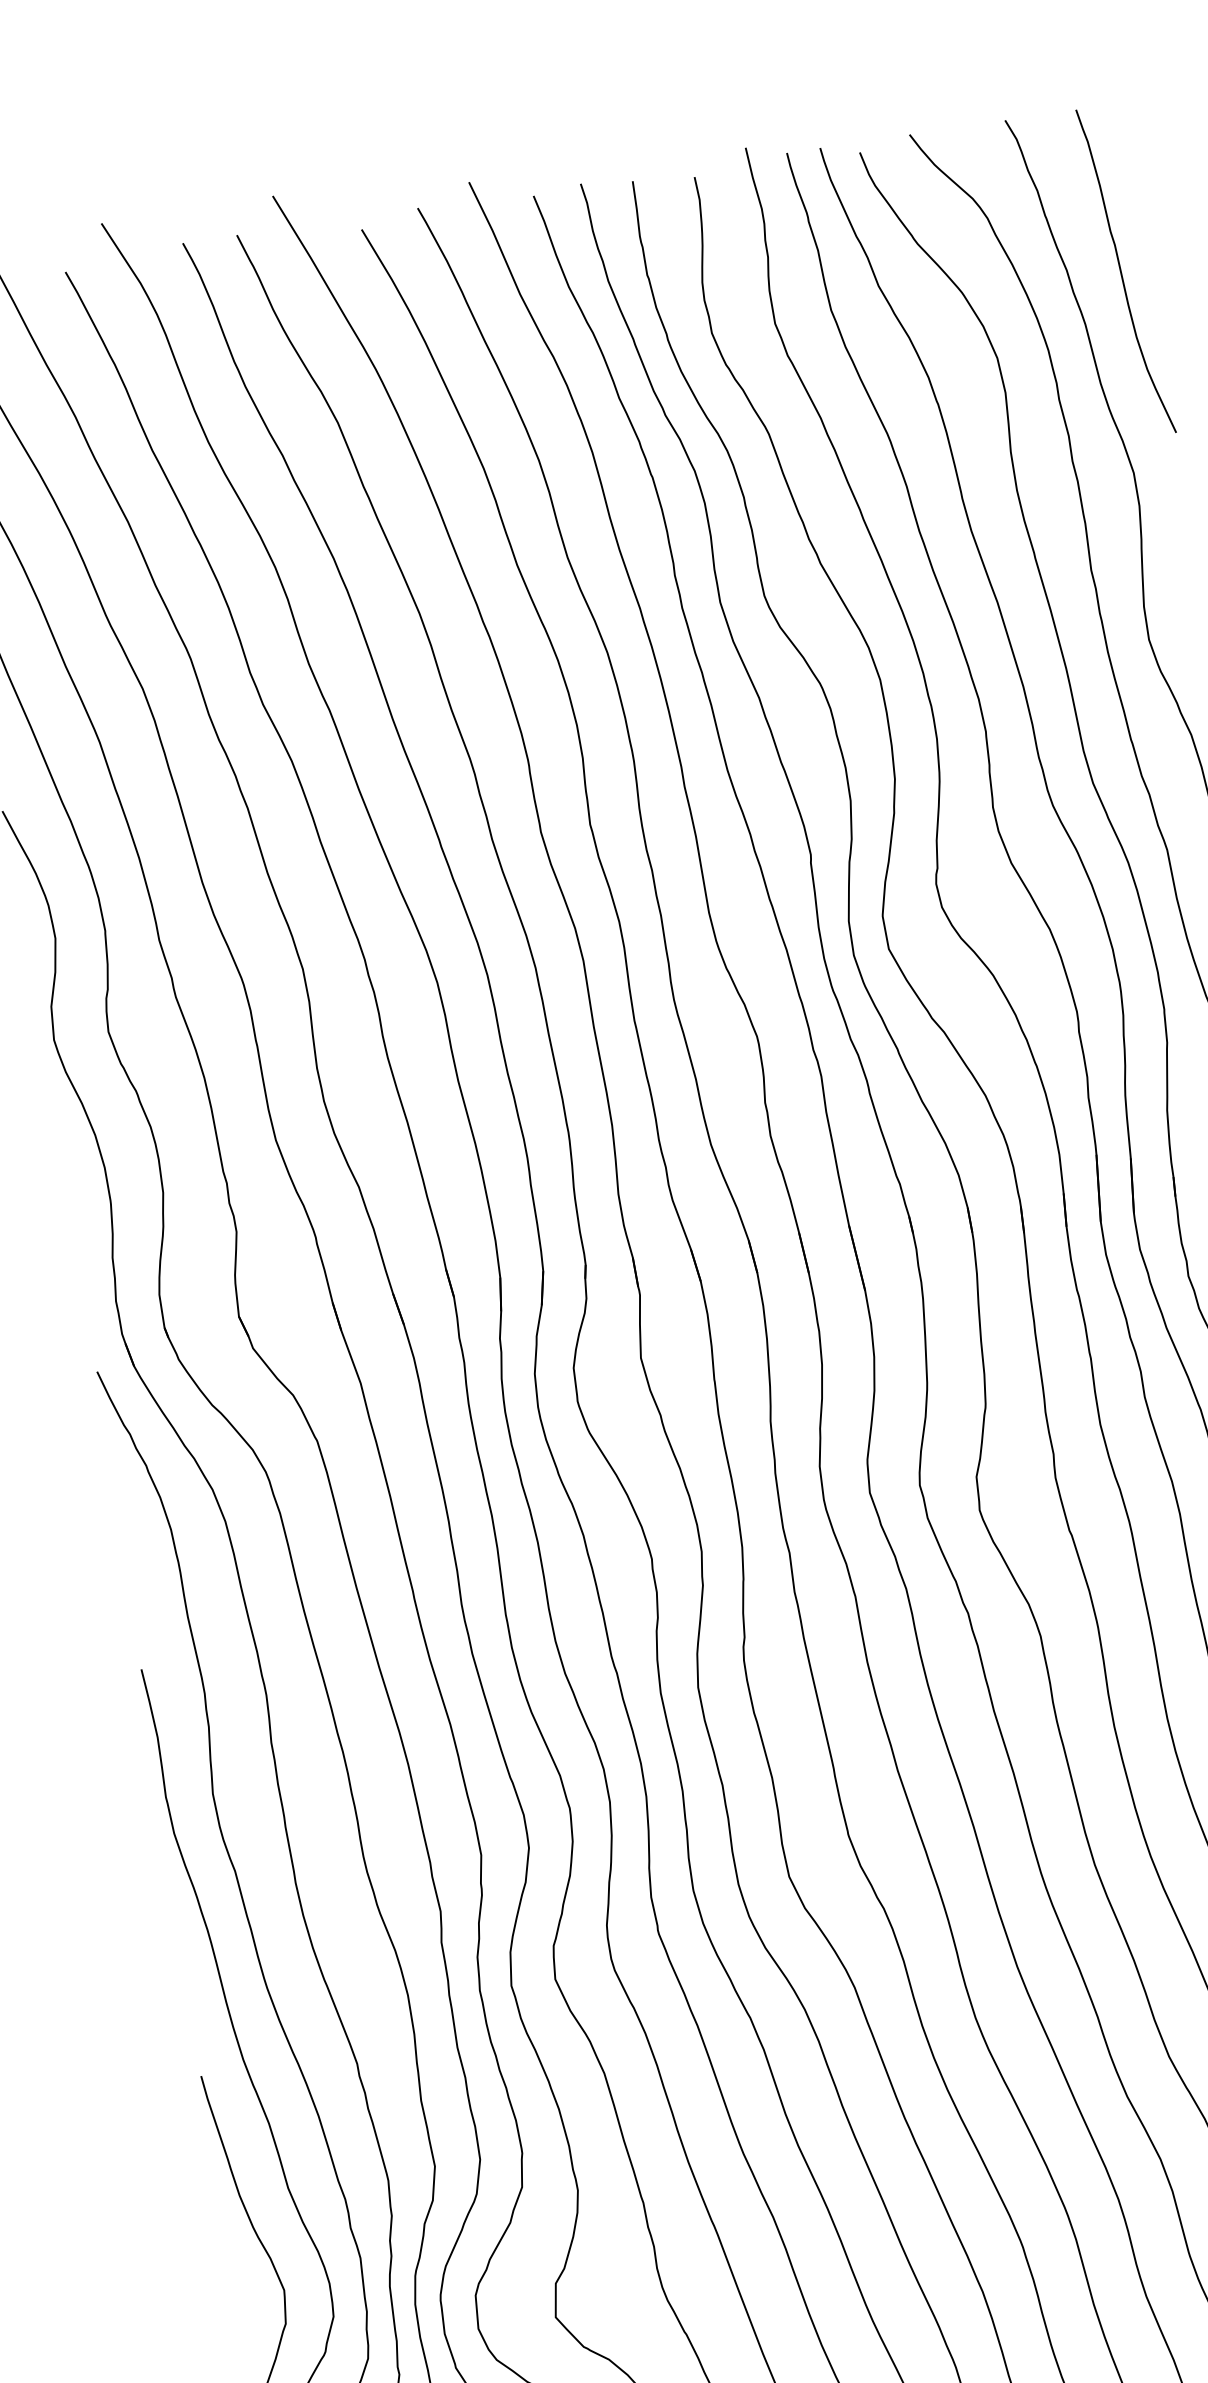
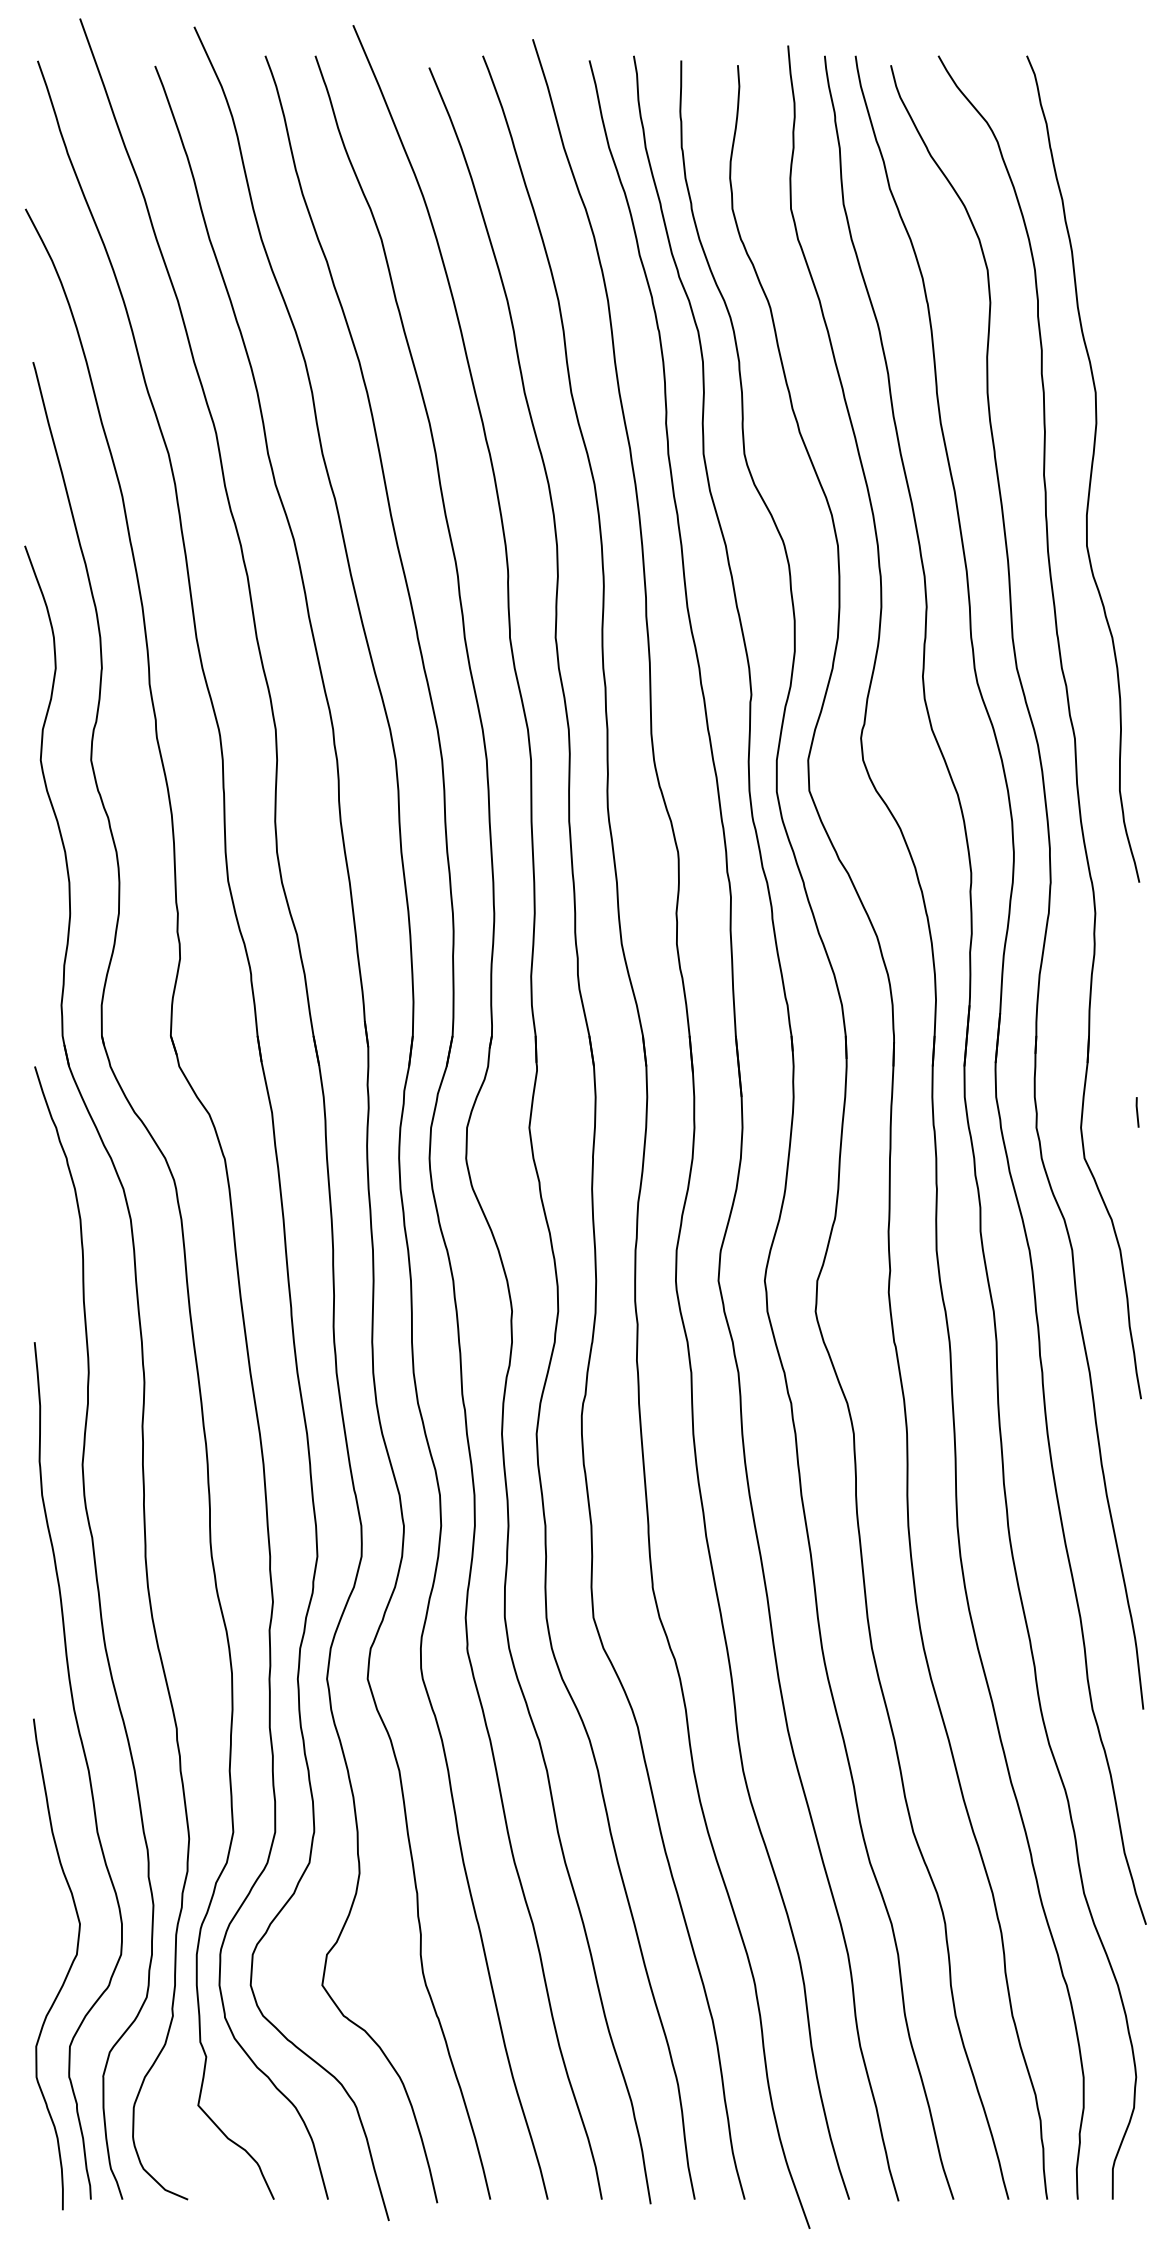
curve: (1122, 271) -> (1112, 208), removed

